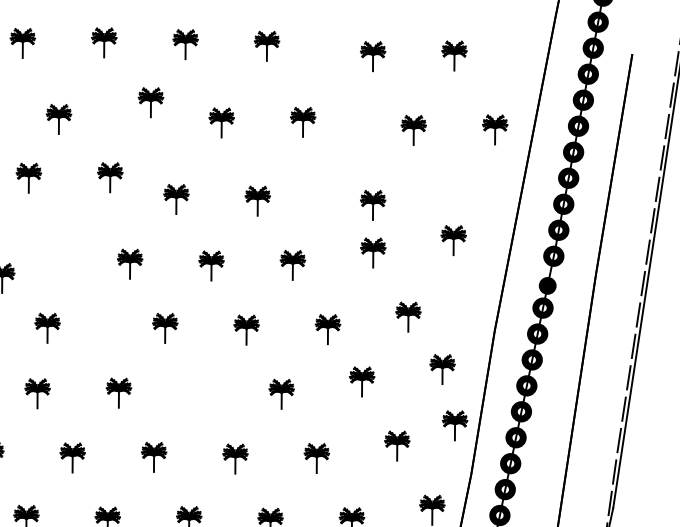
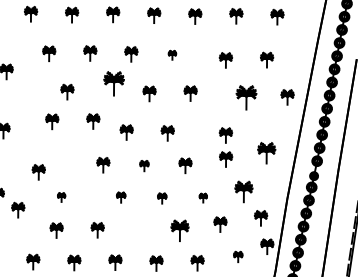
part: (267, 46) -> (172, 55), size x0.6
part: (150, 102) -> (113, 83), size x1.6
part: (413, 130) -> (246, 97), size x1.6
part: (453, 240) -> (266, 153), size x1.4
part: (211, 264) -> (144, 165), size x0.7
part: (407, 316) -> (243, 191), size x1.4
part: (47, 328) -> (61, 197), size x0.6
part: (166, 328) -> (121, 197), size x0.7
part: (328, 328) -> (203, 197), size x0.6
part: (247, 330) -> (162, 198), size x0.7
part: (281, 393) -> (179, 230), size x1.4
part: (397, 445) -> (238, 256), size x0.7

